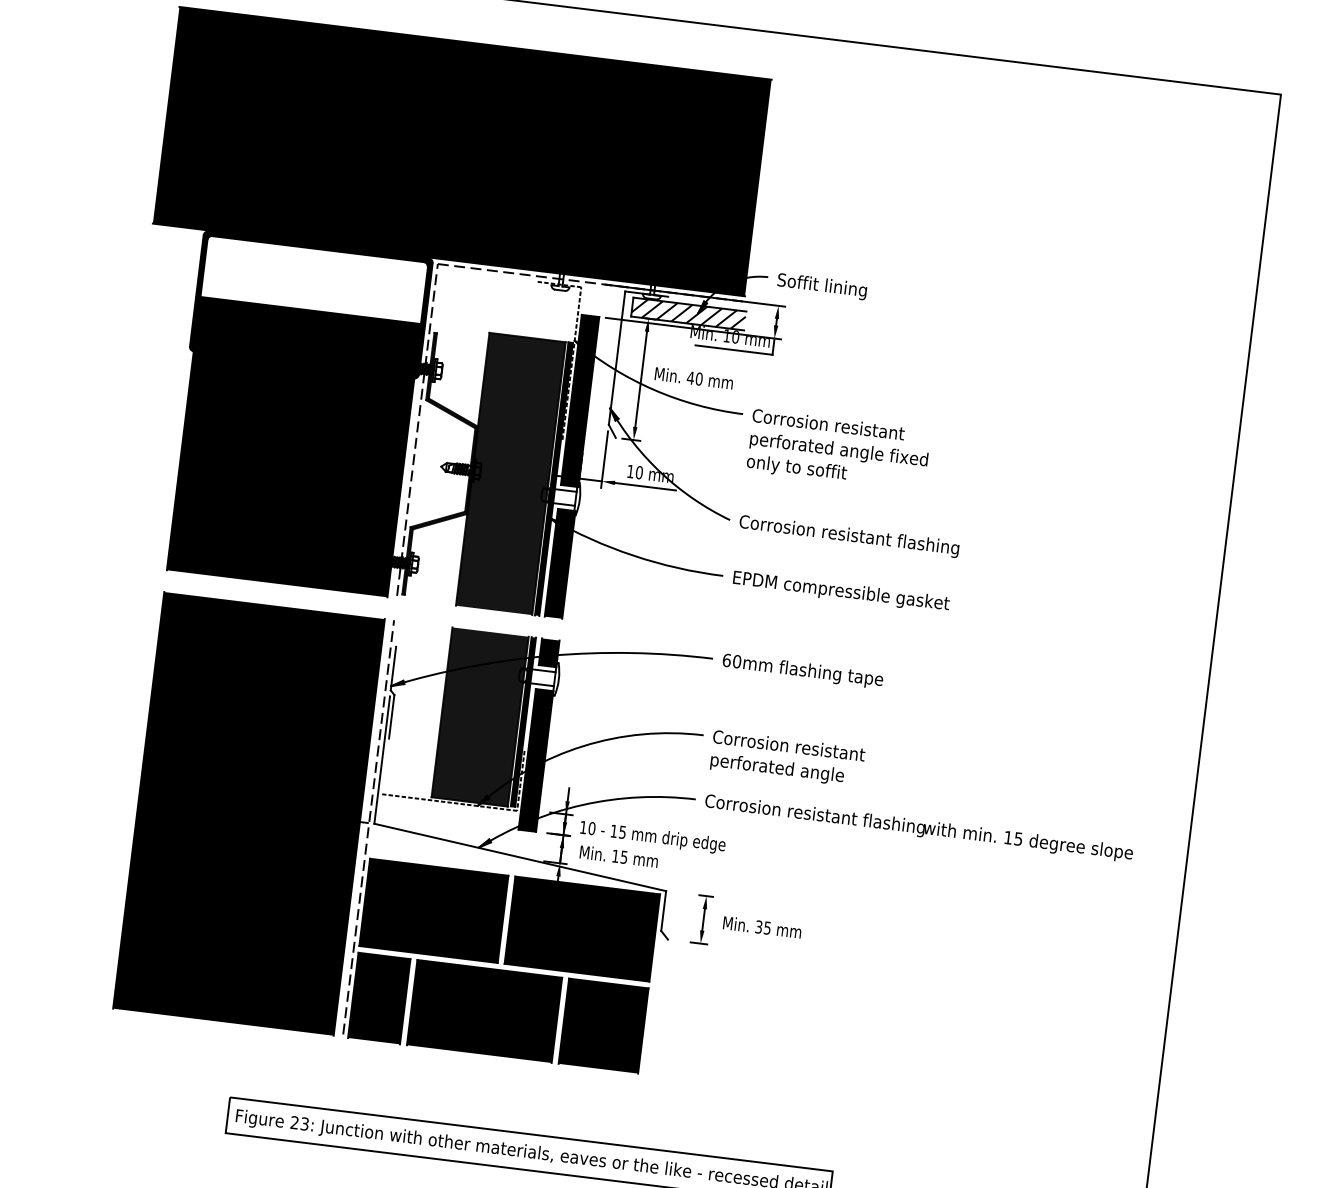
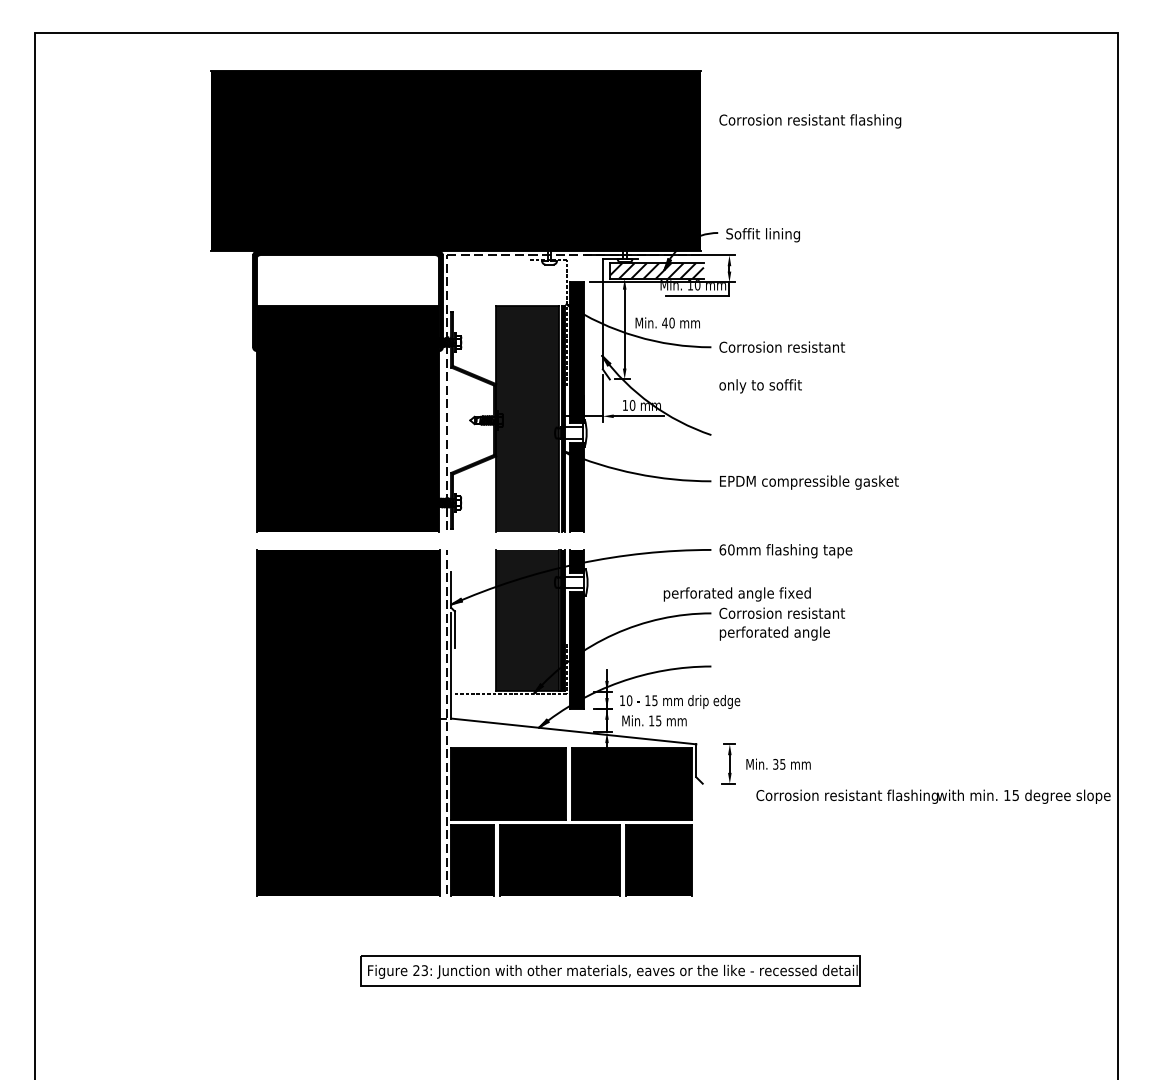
text: (838, 450) -> (736, 594), moved
text: (849, 536) -> (810, 121), moved
text: (919, 828) -> (933, 796), moved

